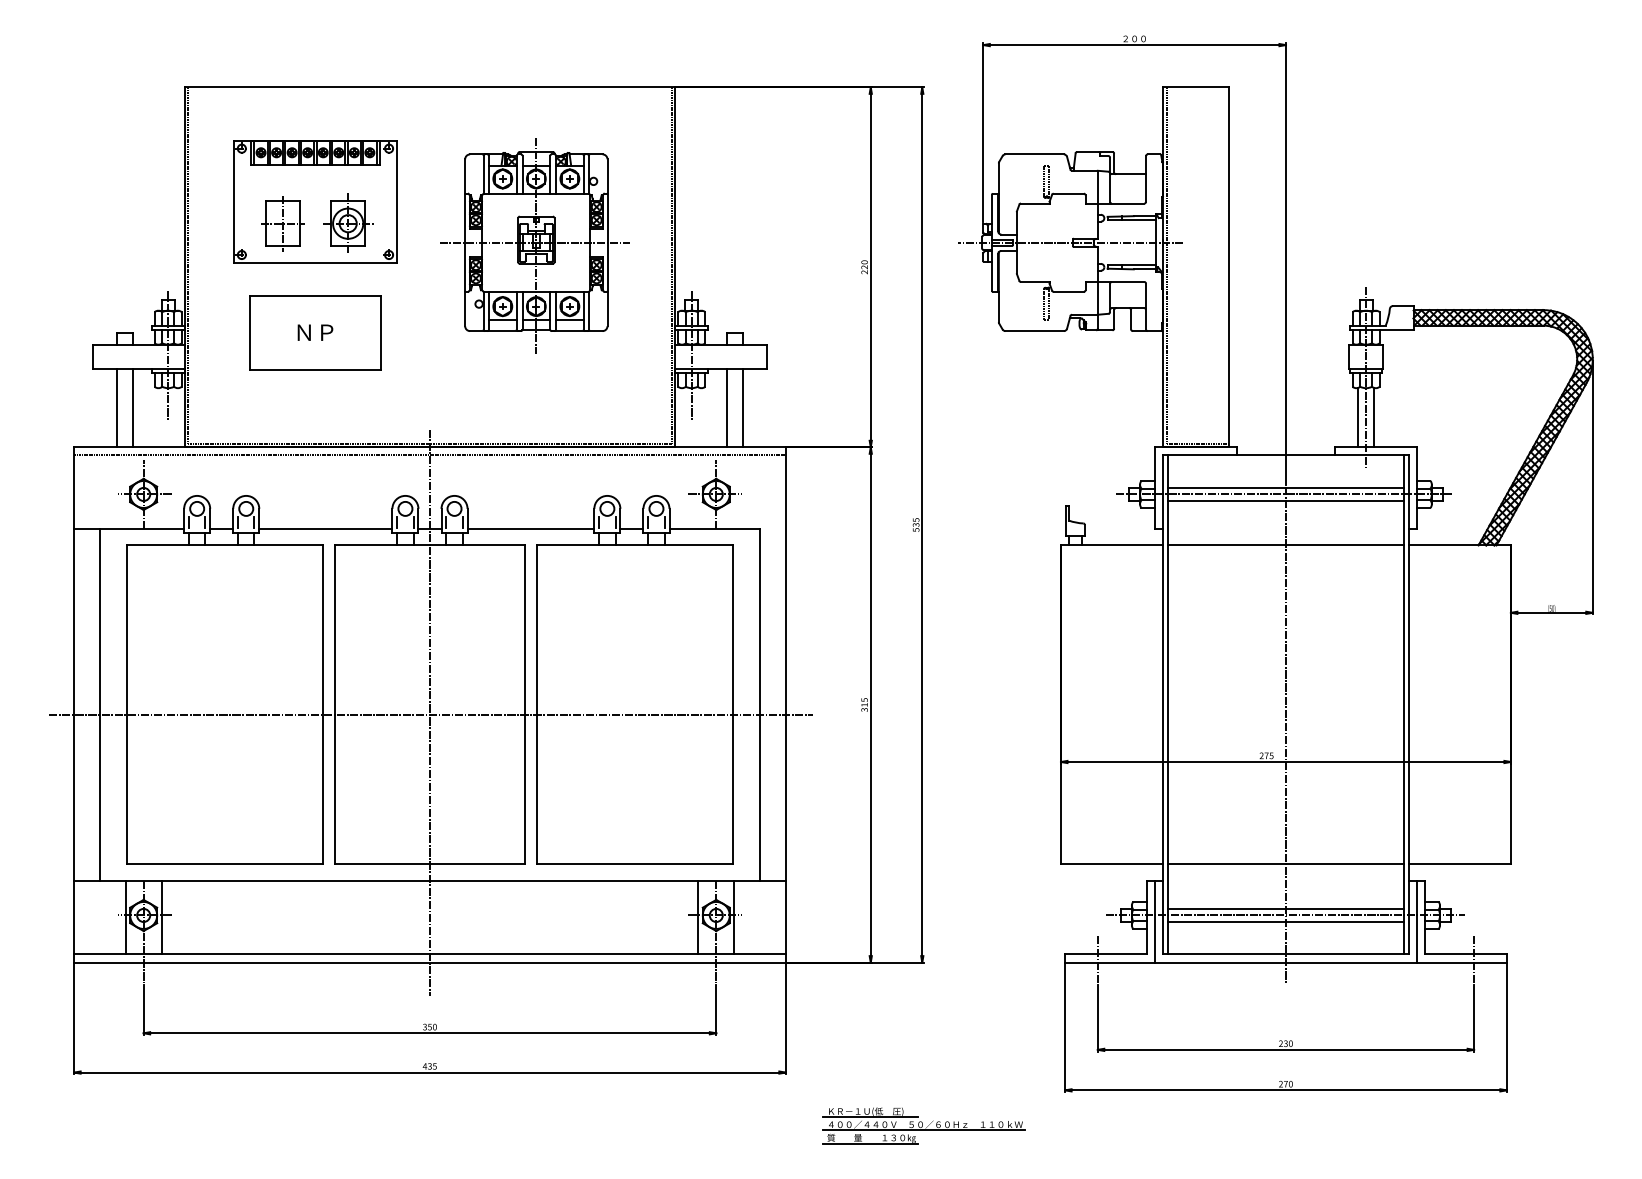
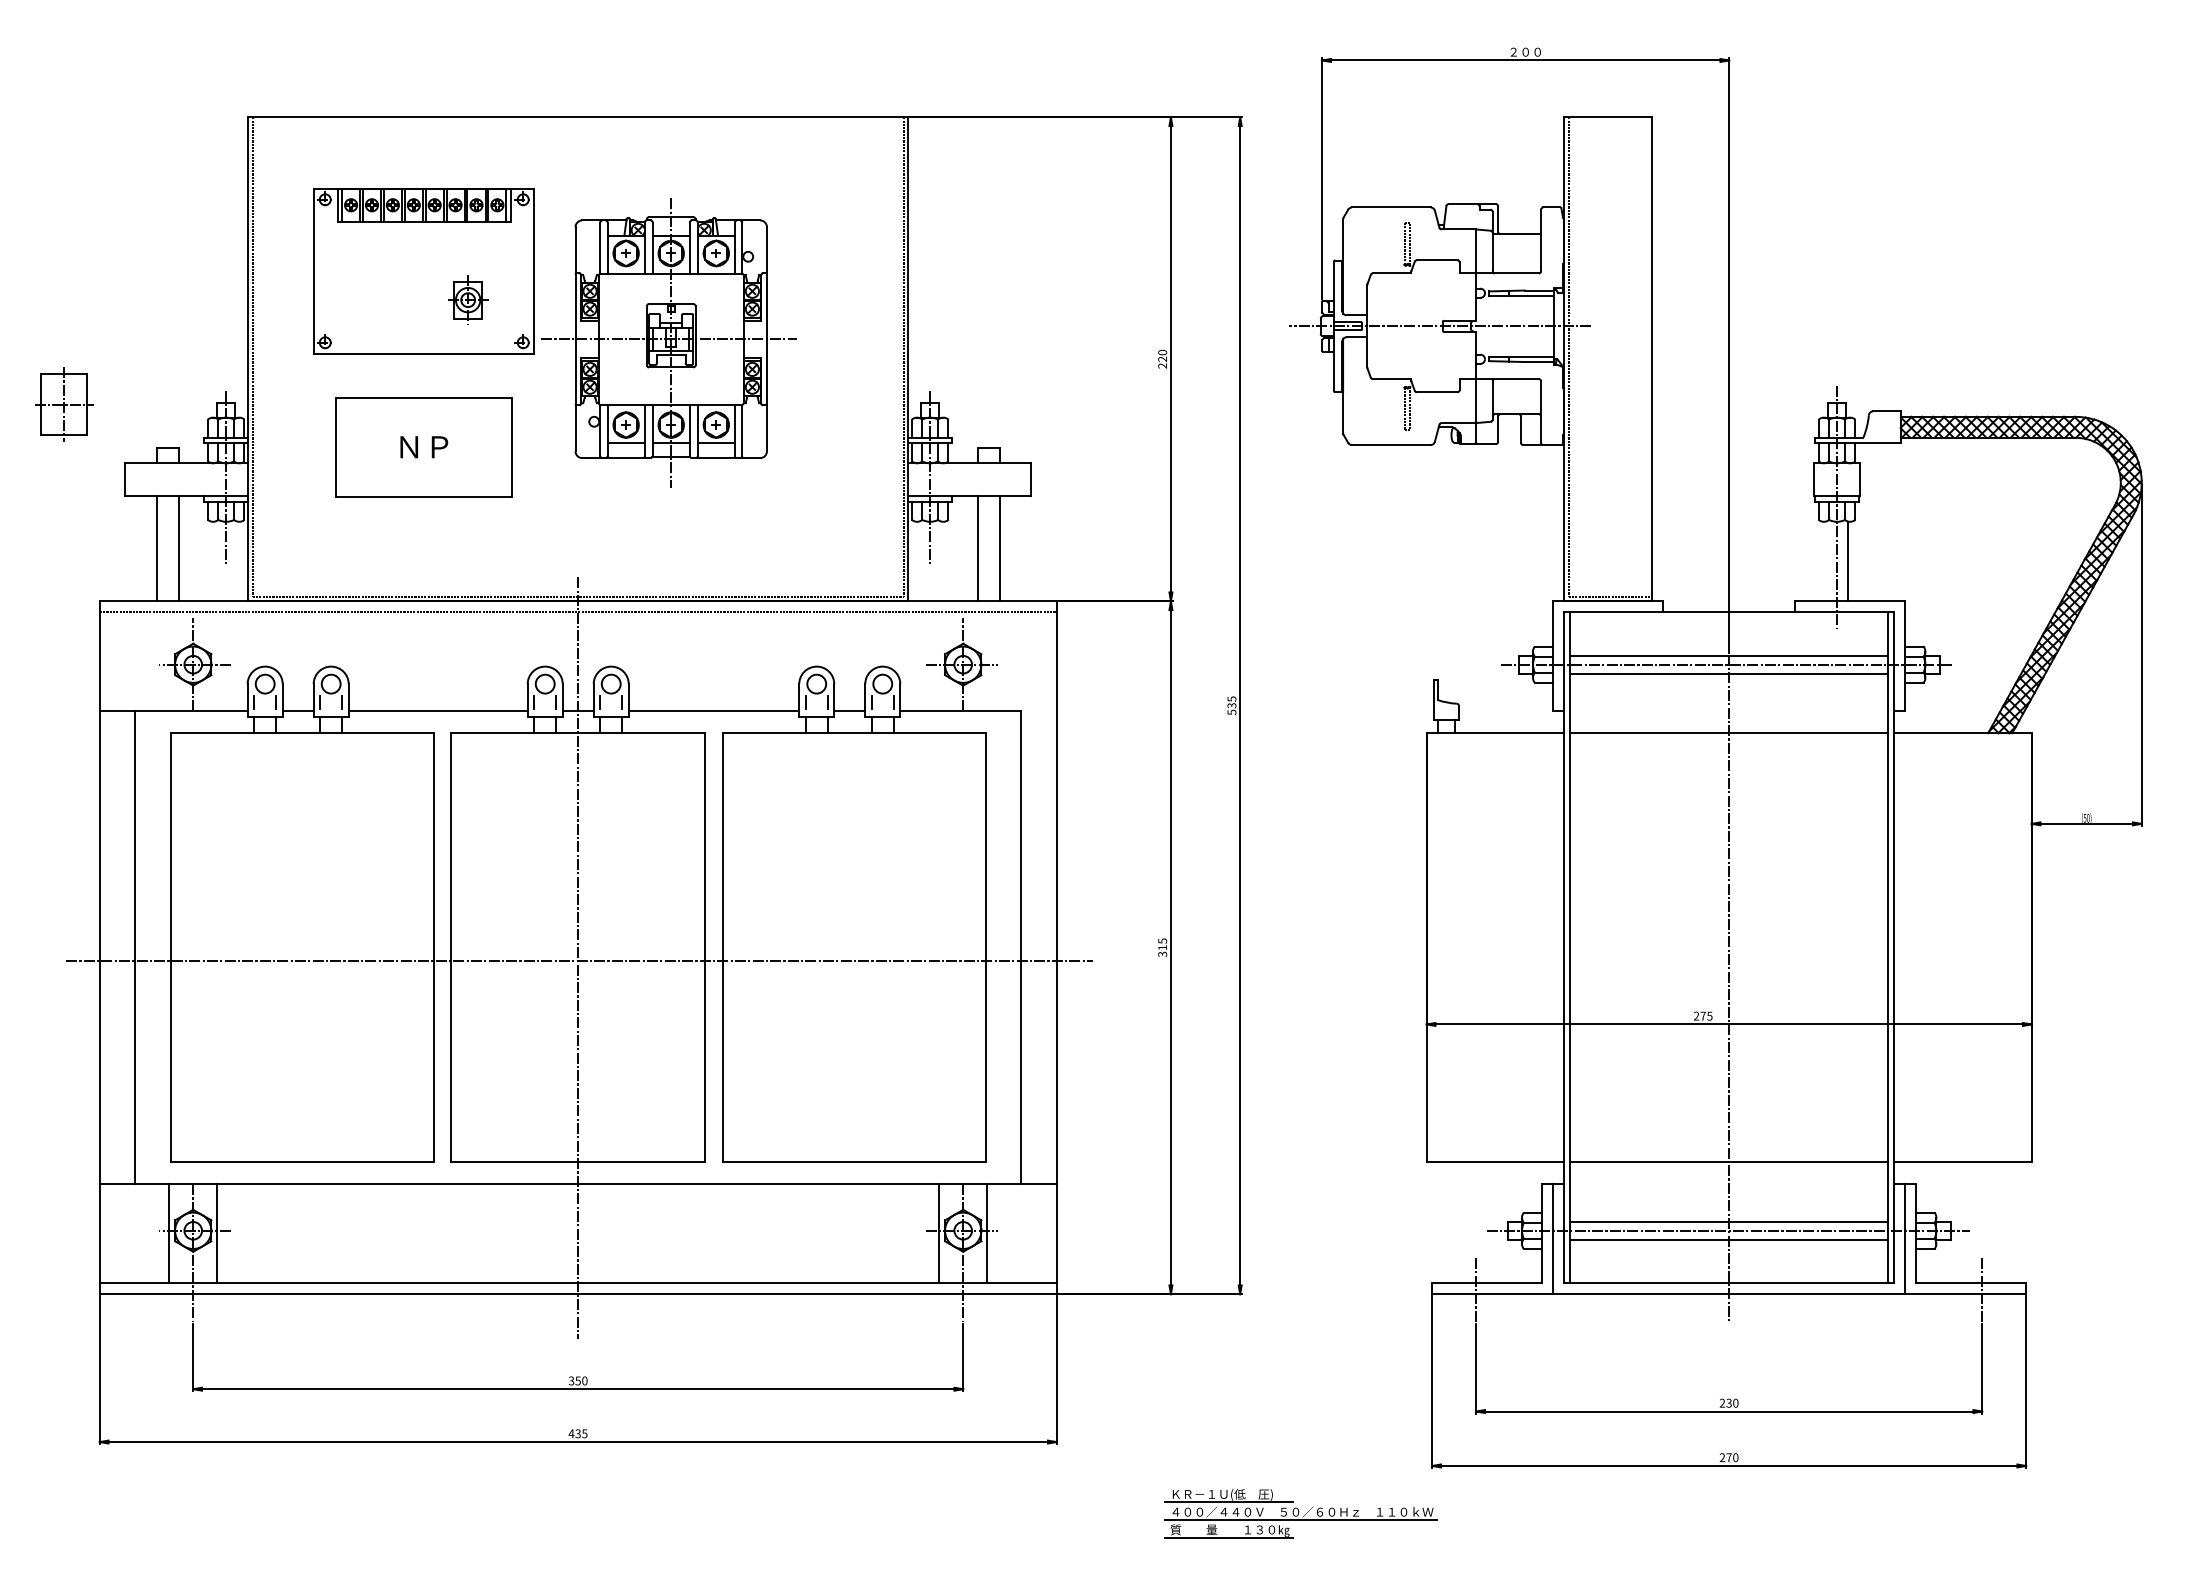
part: (347, 222) -> (467, 299), size x0.6
part: (282, 223) -> (64, 404), moved
part: (534, 245) -> (668, 342), moved
line: (1358, 417) -> (1826, 561), removed
part: (924, 1125) -> (1300, 1513), moved

